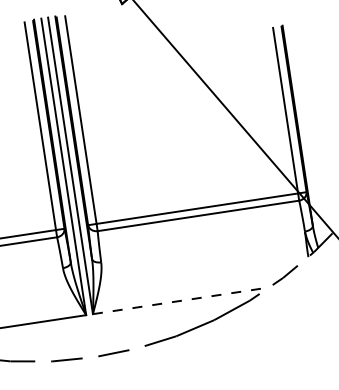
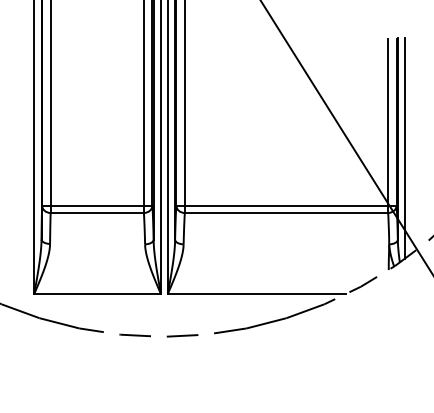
line: (306, 133) -> (405, 147), added
line: (181, 301) -> (257, 294), dashed -> solid

